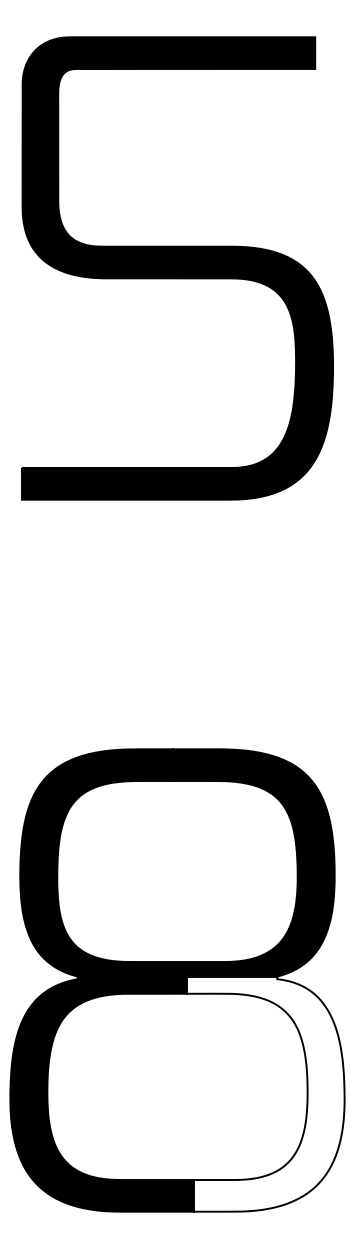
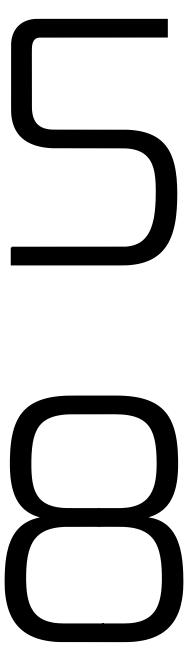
fill: (265, 1093) -> (140, 578), added

